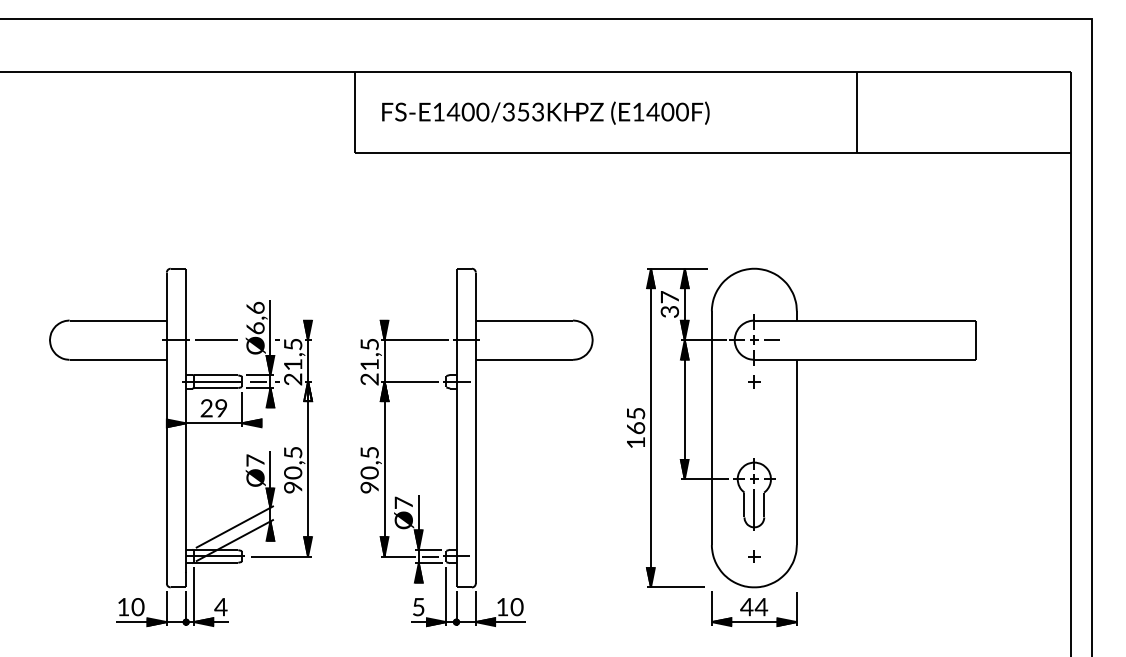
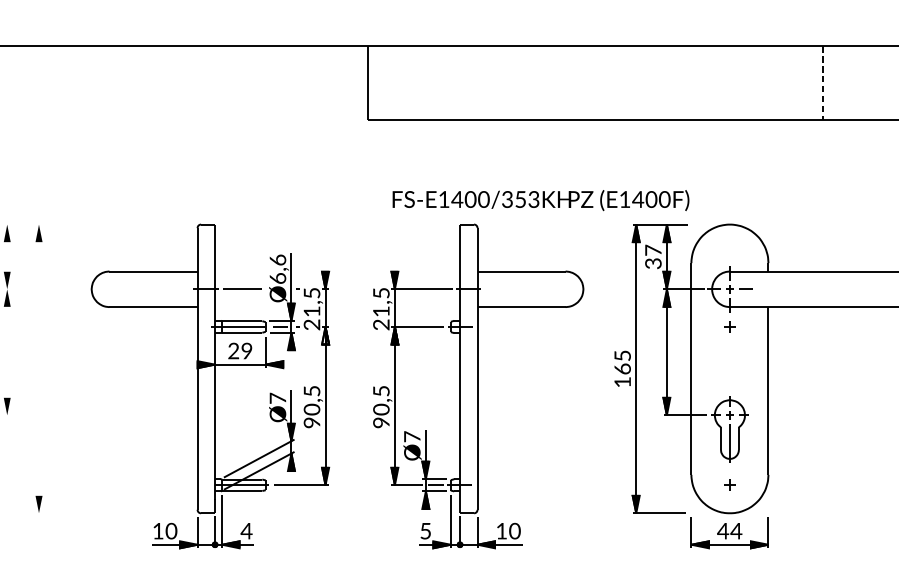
text: (545, 112) -> (540, 199), moved
line: (856, 112) -> (822, 83), solid -> dashed

